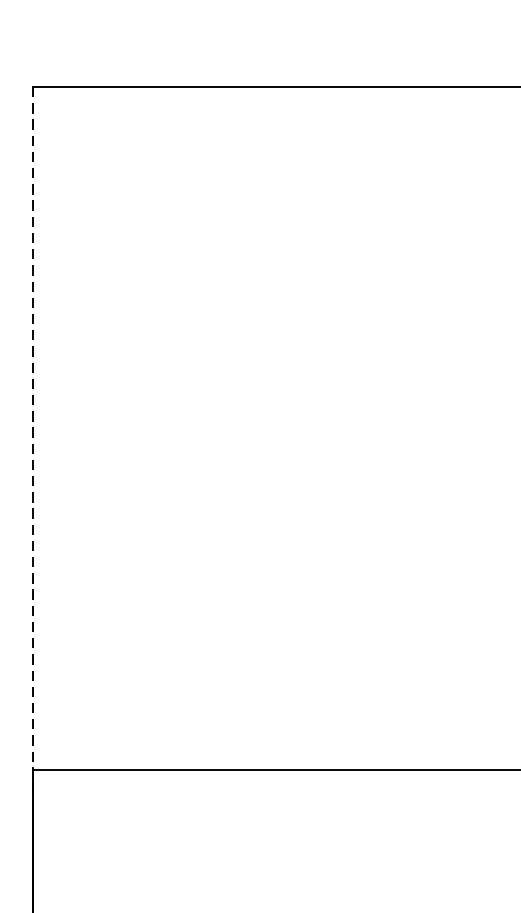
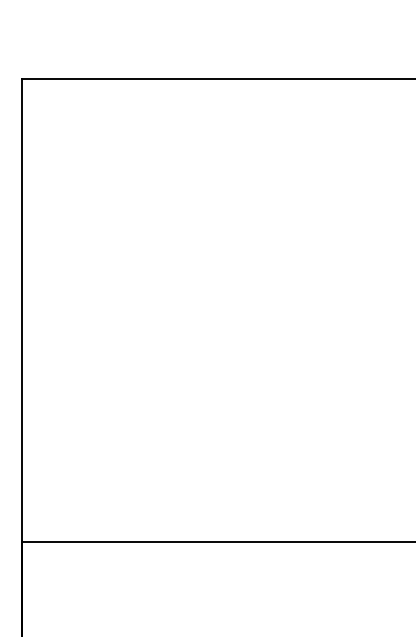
line: (32, 447) -> (21, 323), dashed -> solid

